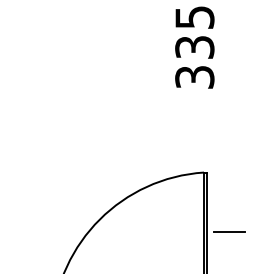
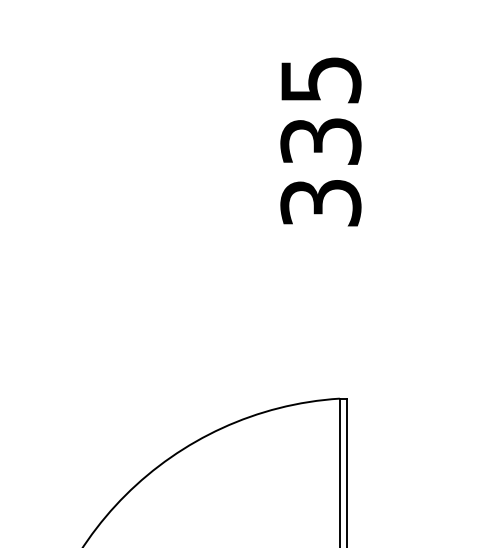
line: (229, 231) -> (392, 519), removed

